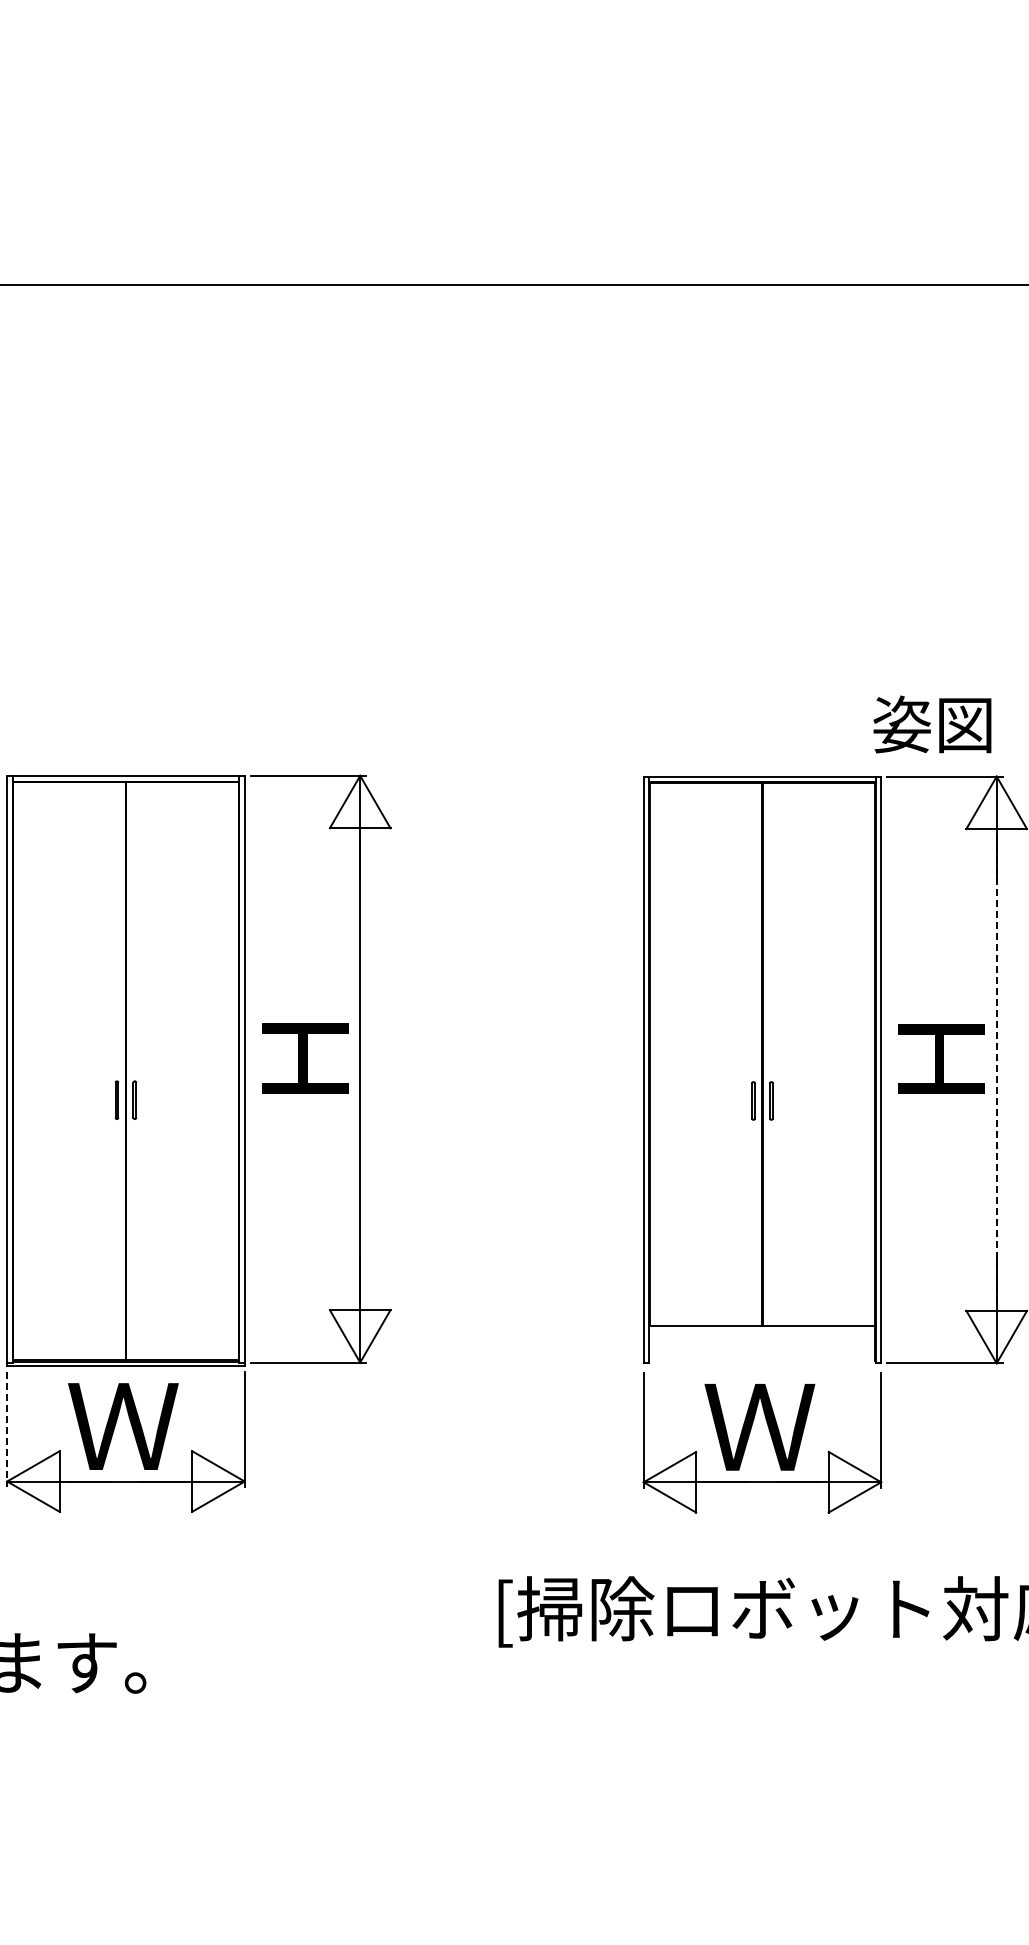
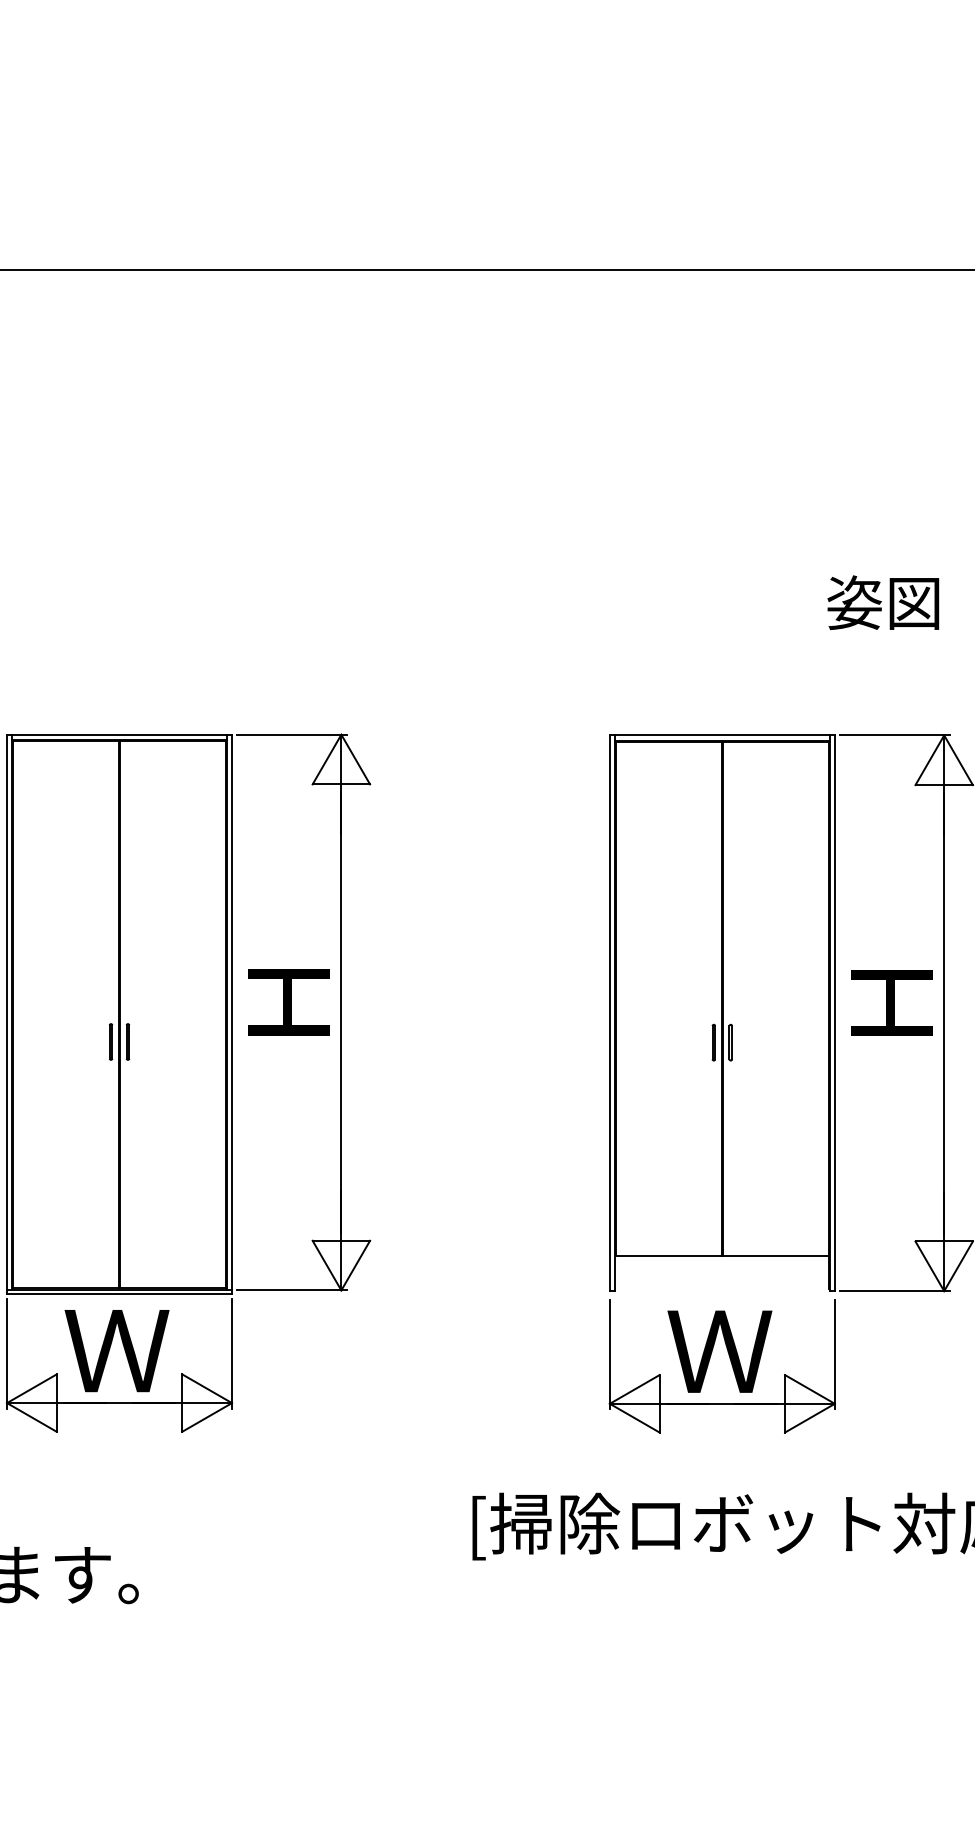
text: (932, 724) -> (883, 602), moved
line: (996, 1069) -> (944, 1012), dashed -> solid
line: (7, 1429) -> (7, 1353), dashed -> solid

